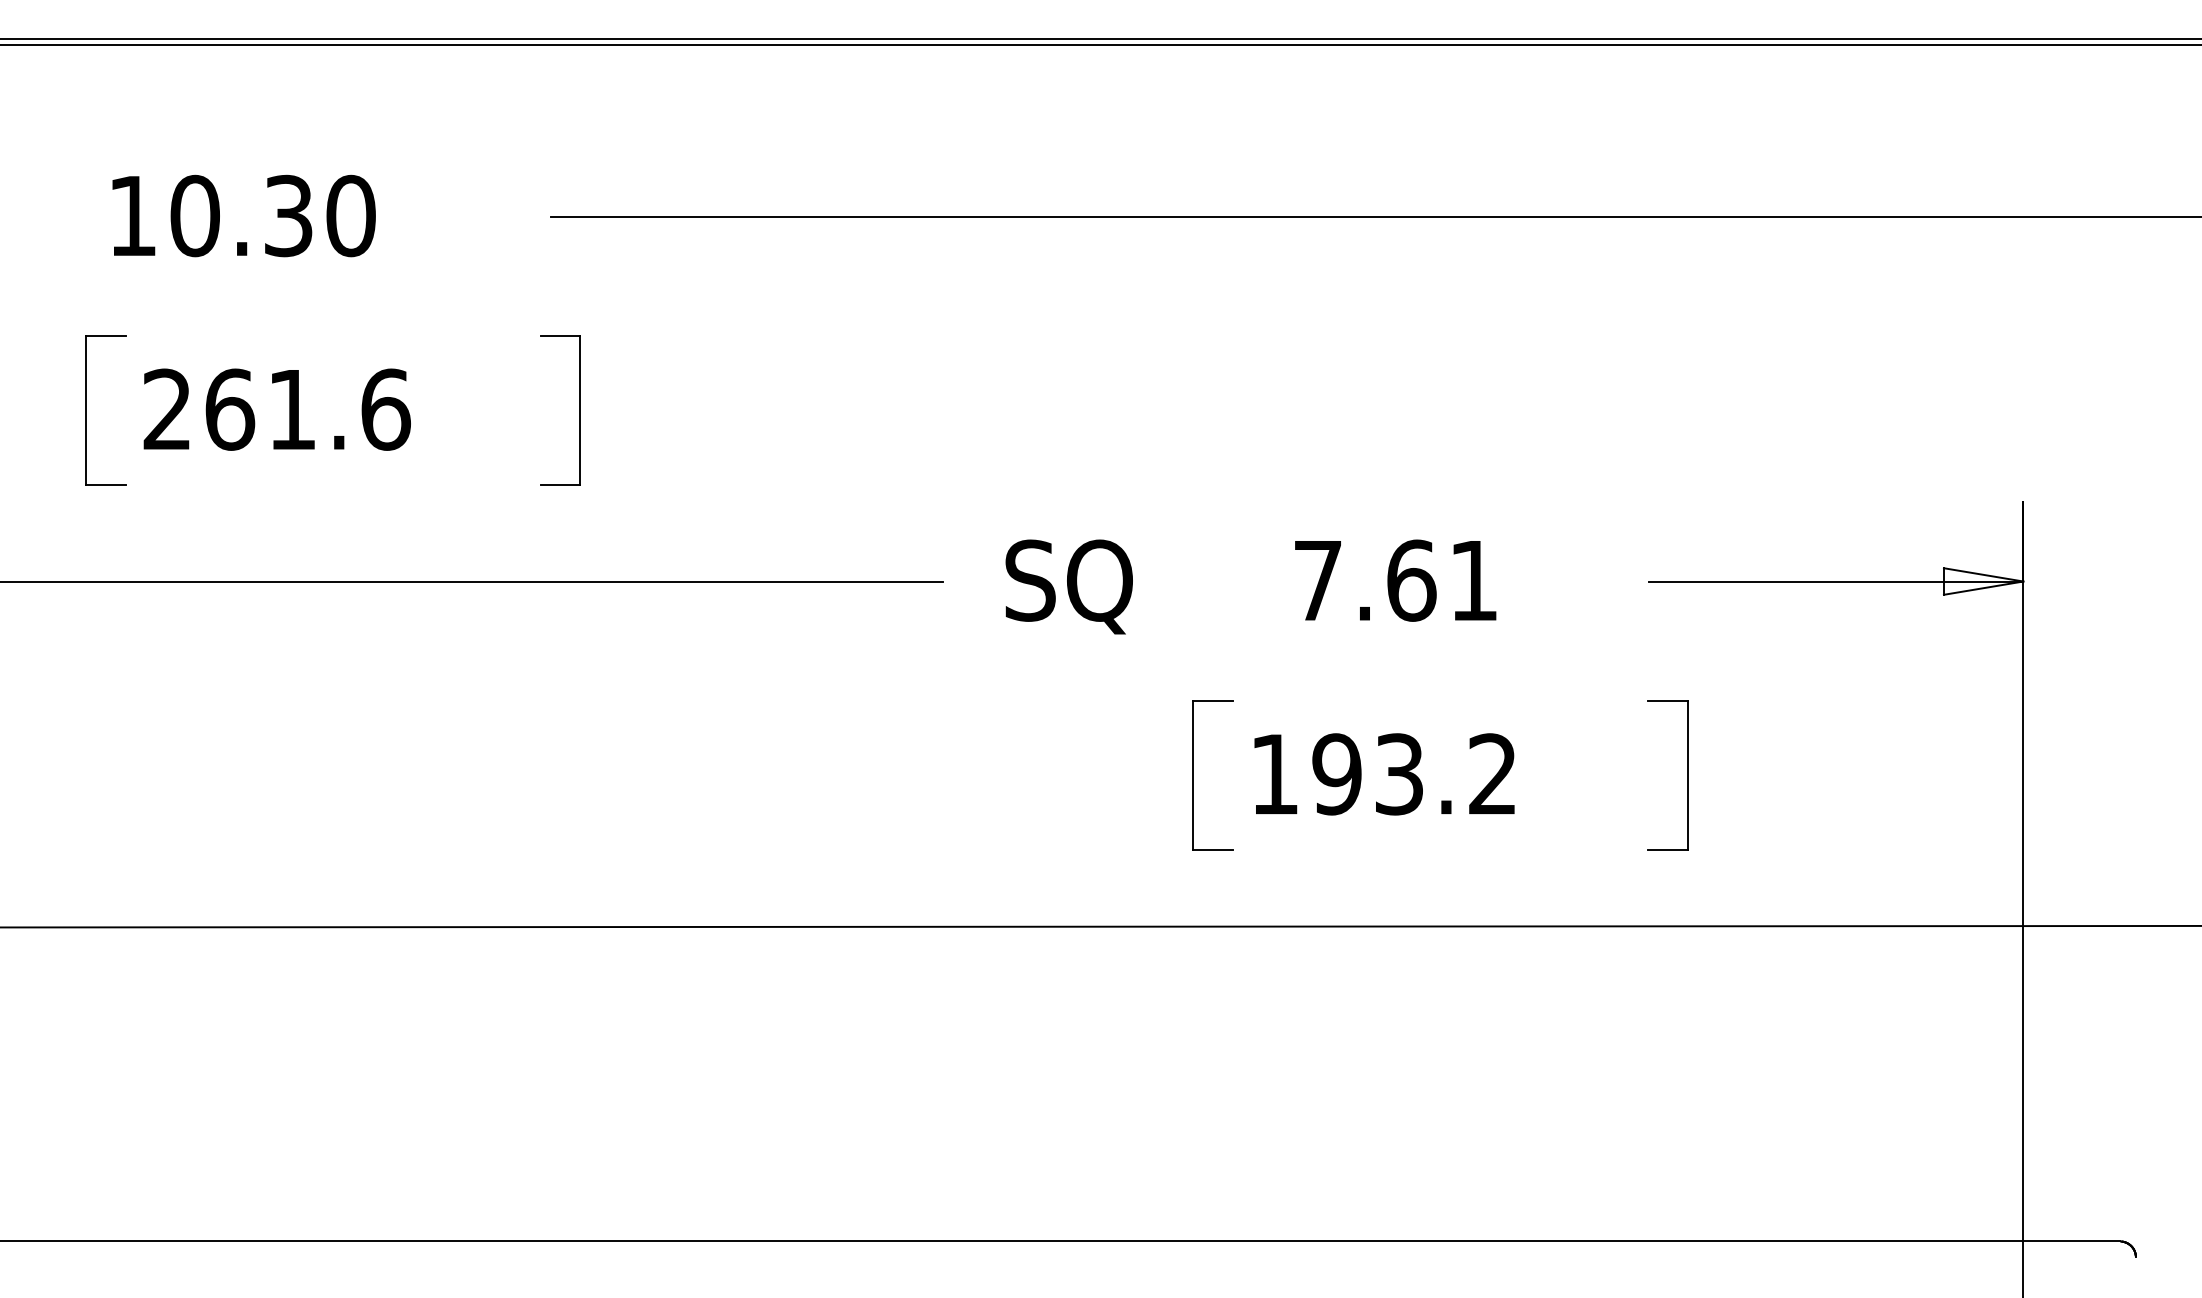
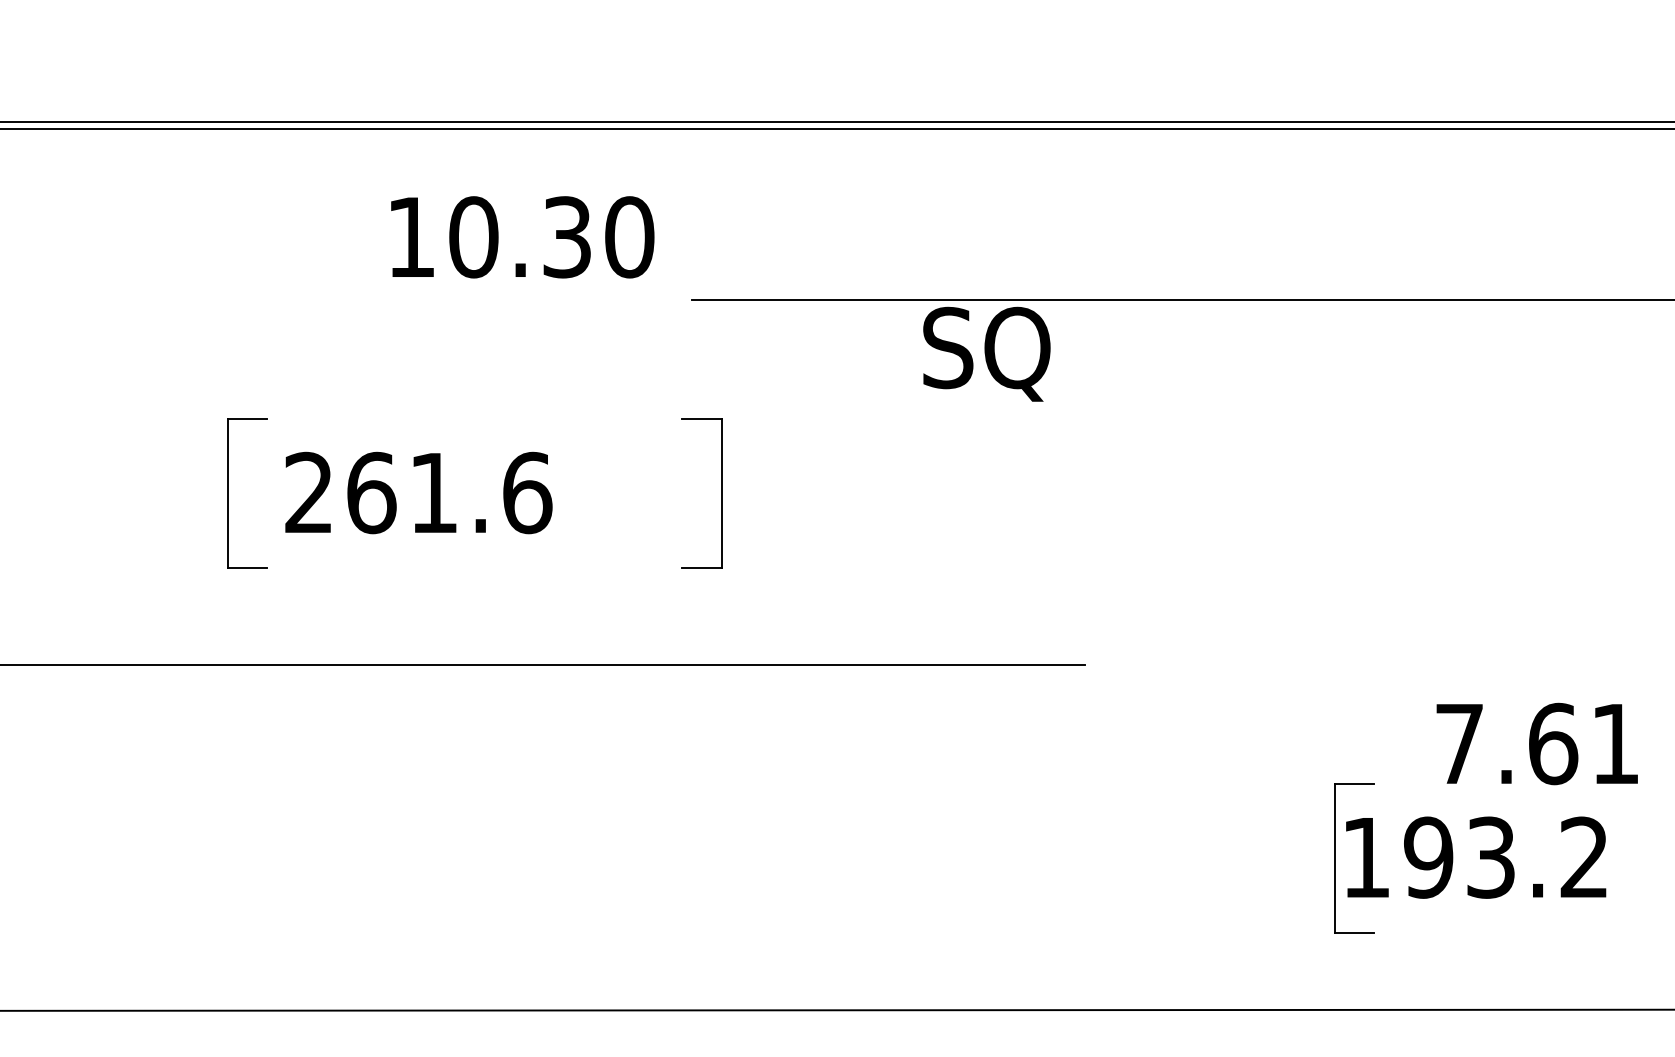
text: (243, 215) -> (522, 236), moved
text: (1395, 580) -> (1537, 743), moved
text: (1068, 586) -> (986, 353), moved
text: (1384, 774) -> (1476, 857), moved

